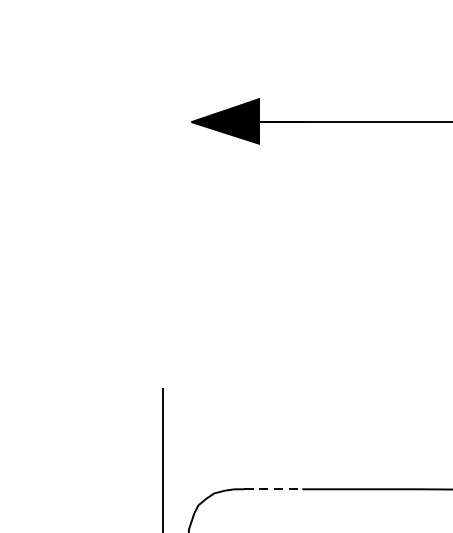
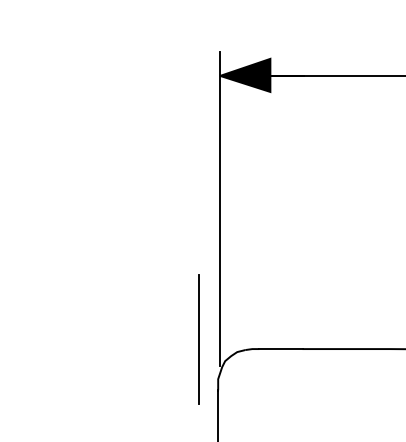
line: (191, 300) -> (220, 208), added
line: (272, 489) -> (280, 349), dashed -> solid

